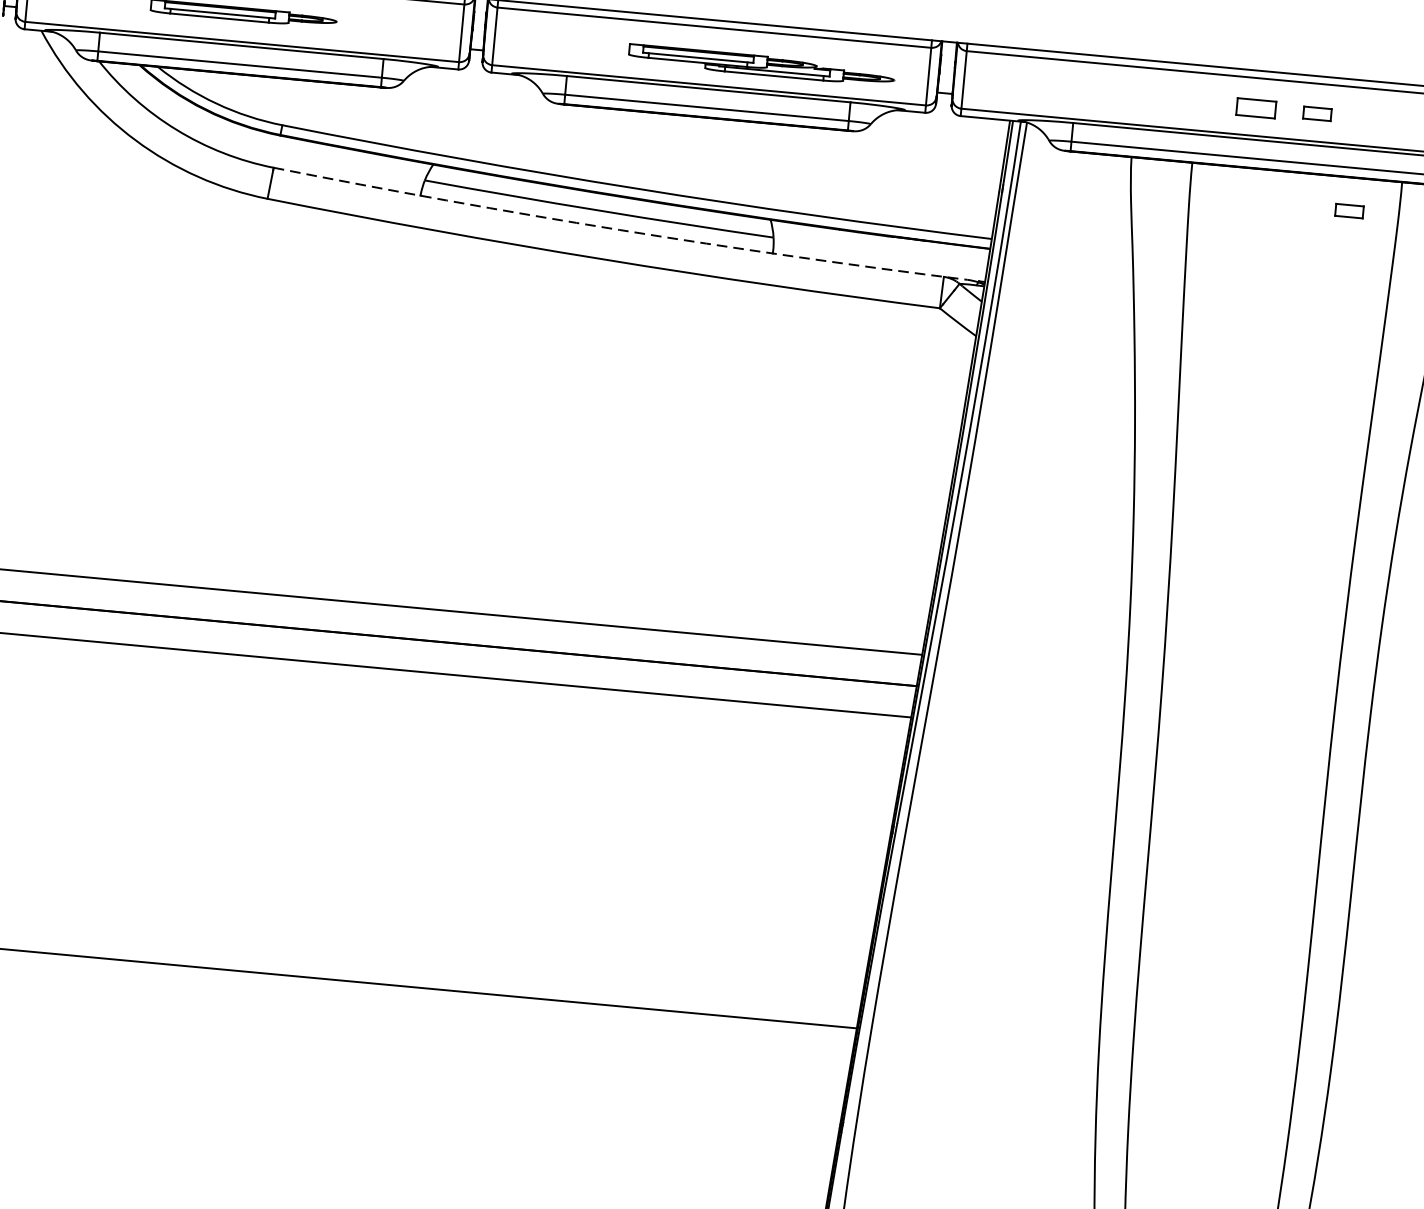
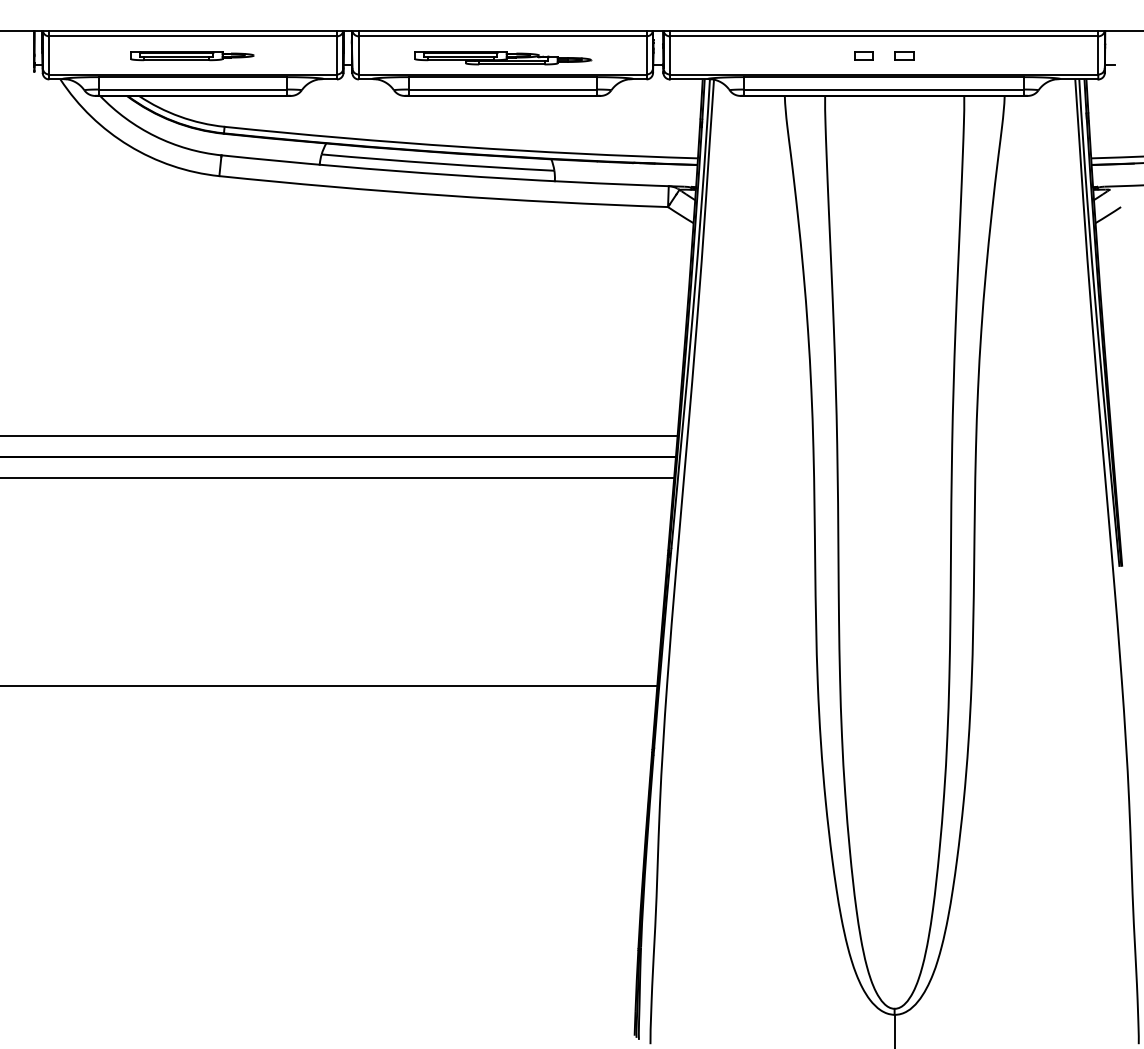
part: (762, 65) -> (503, 58), moved
part: (1255, 107) -> (863, 55), size x0.71
part: (1349, 210) -> (931, 117), removed
arc: (619, 230) -> (452, 175), dashed -> solid

